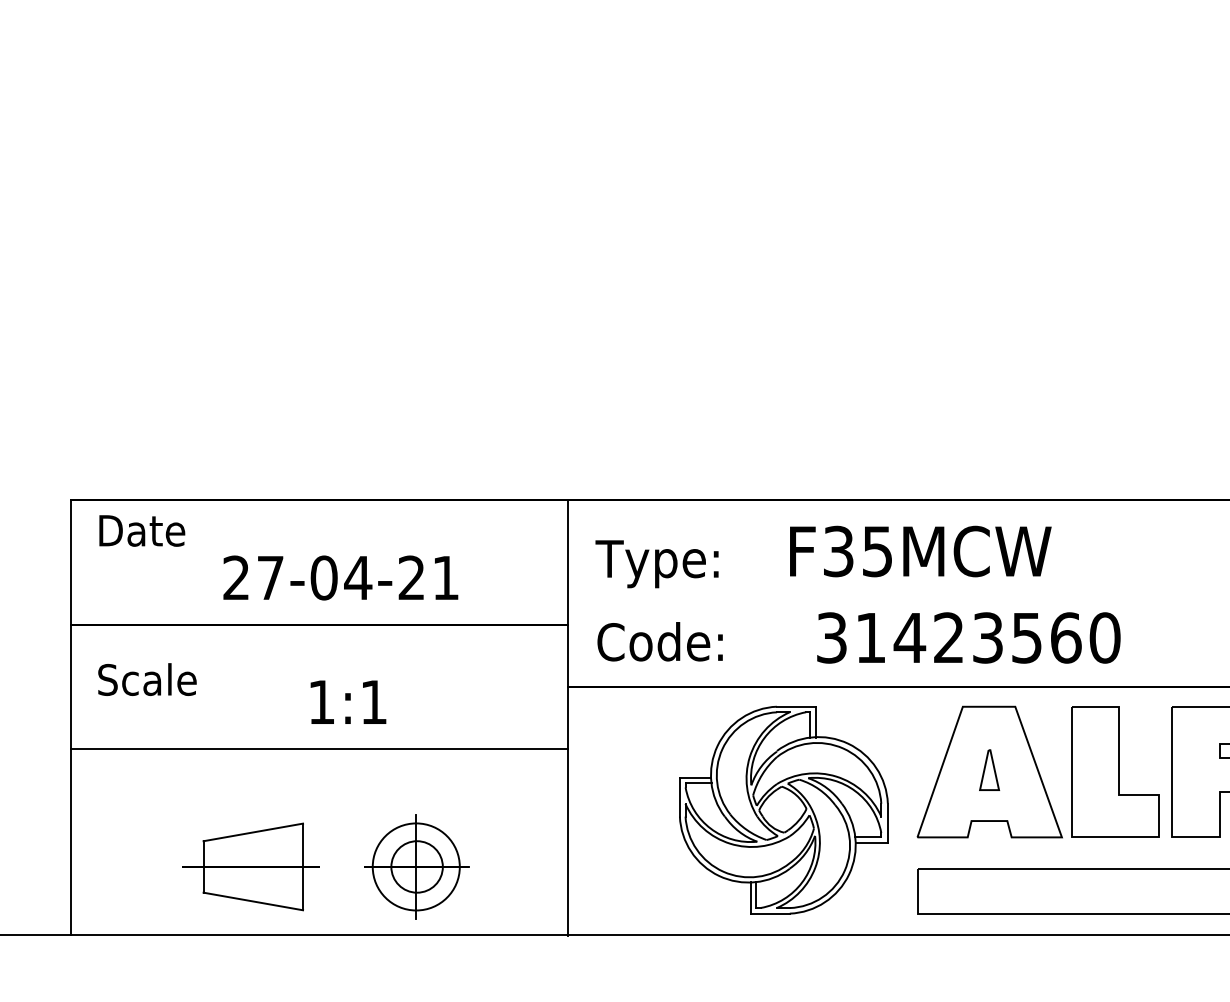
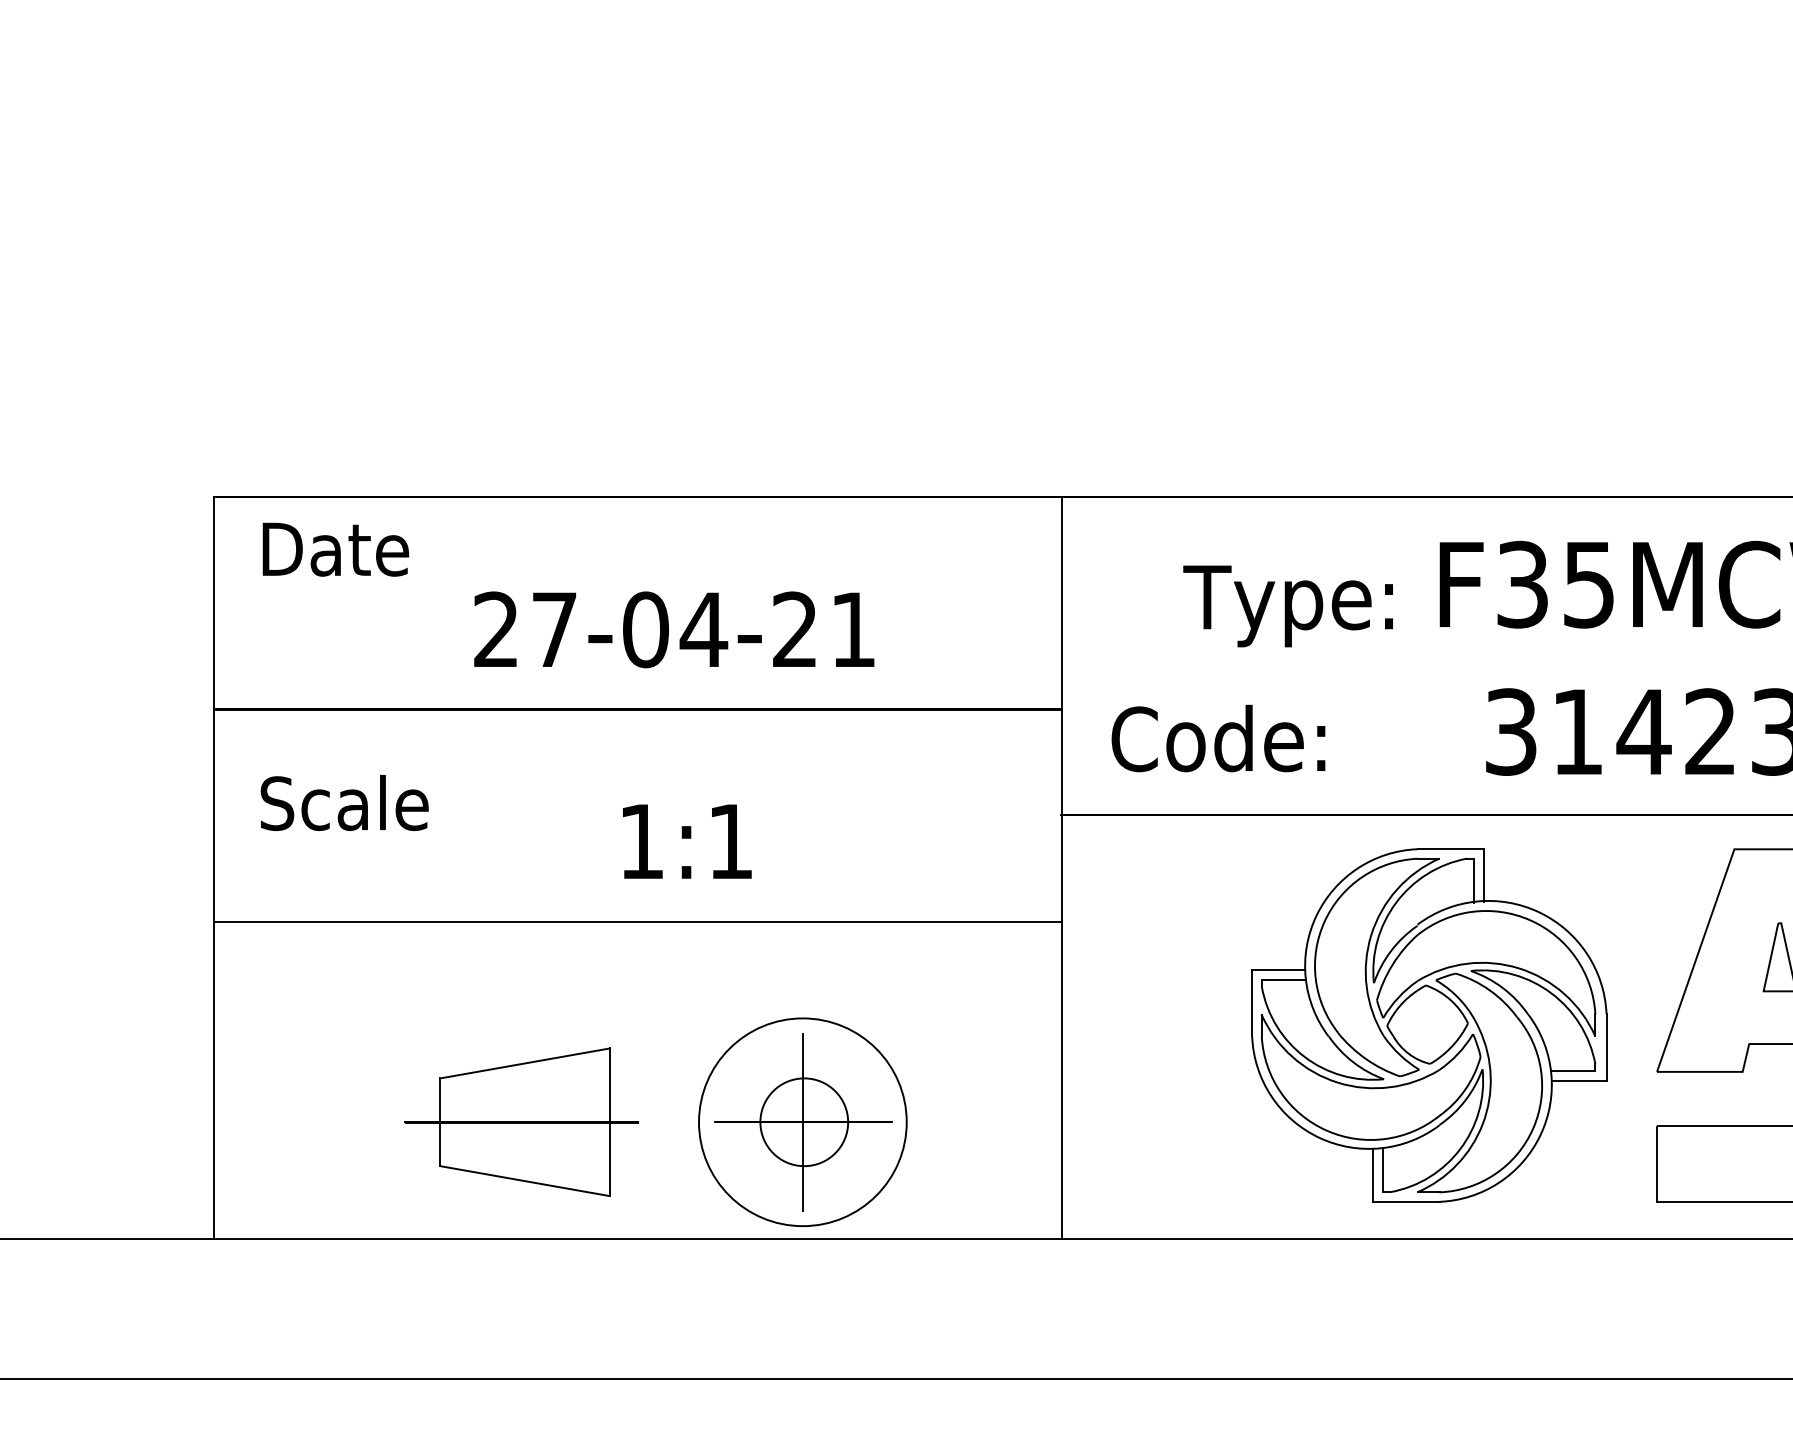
text: (656, 564) -> (1287, 606), moved
circle: (415, 866) -> (801, 1121), size x1.4

